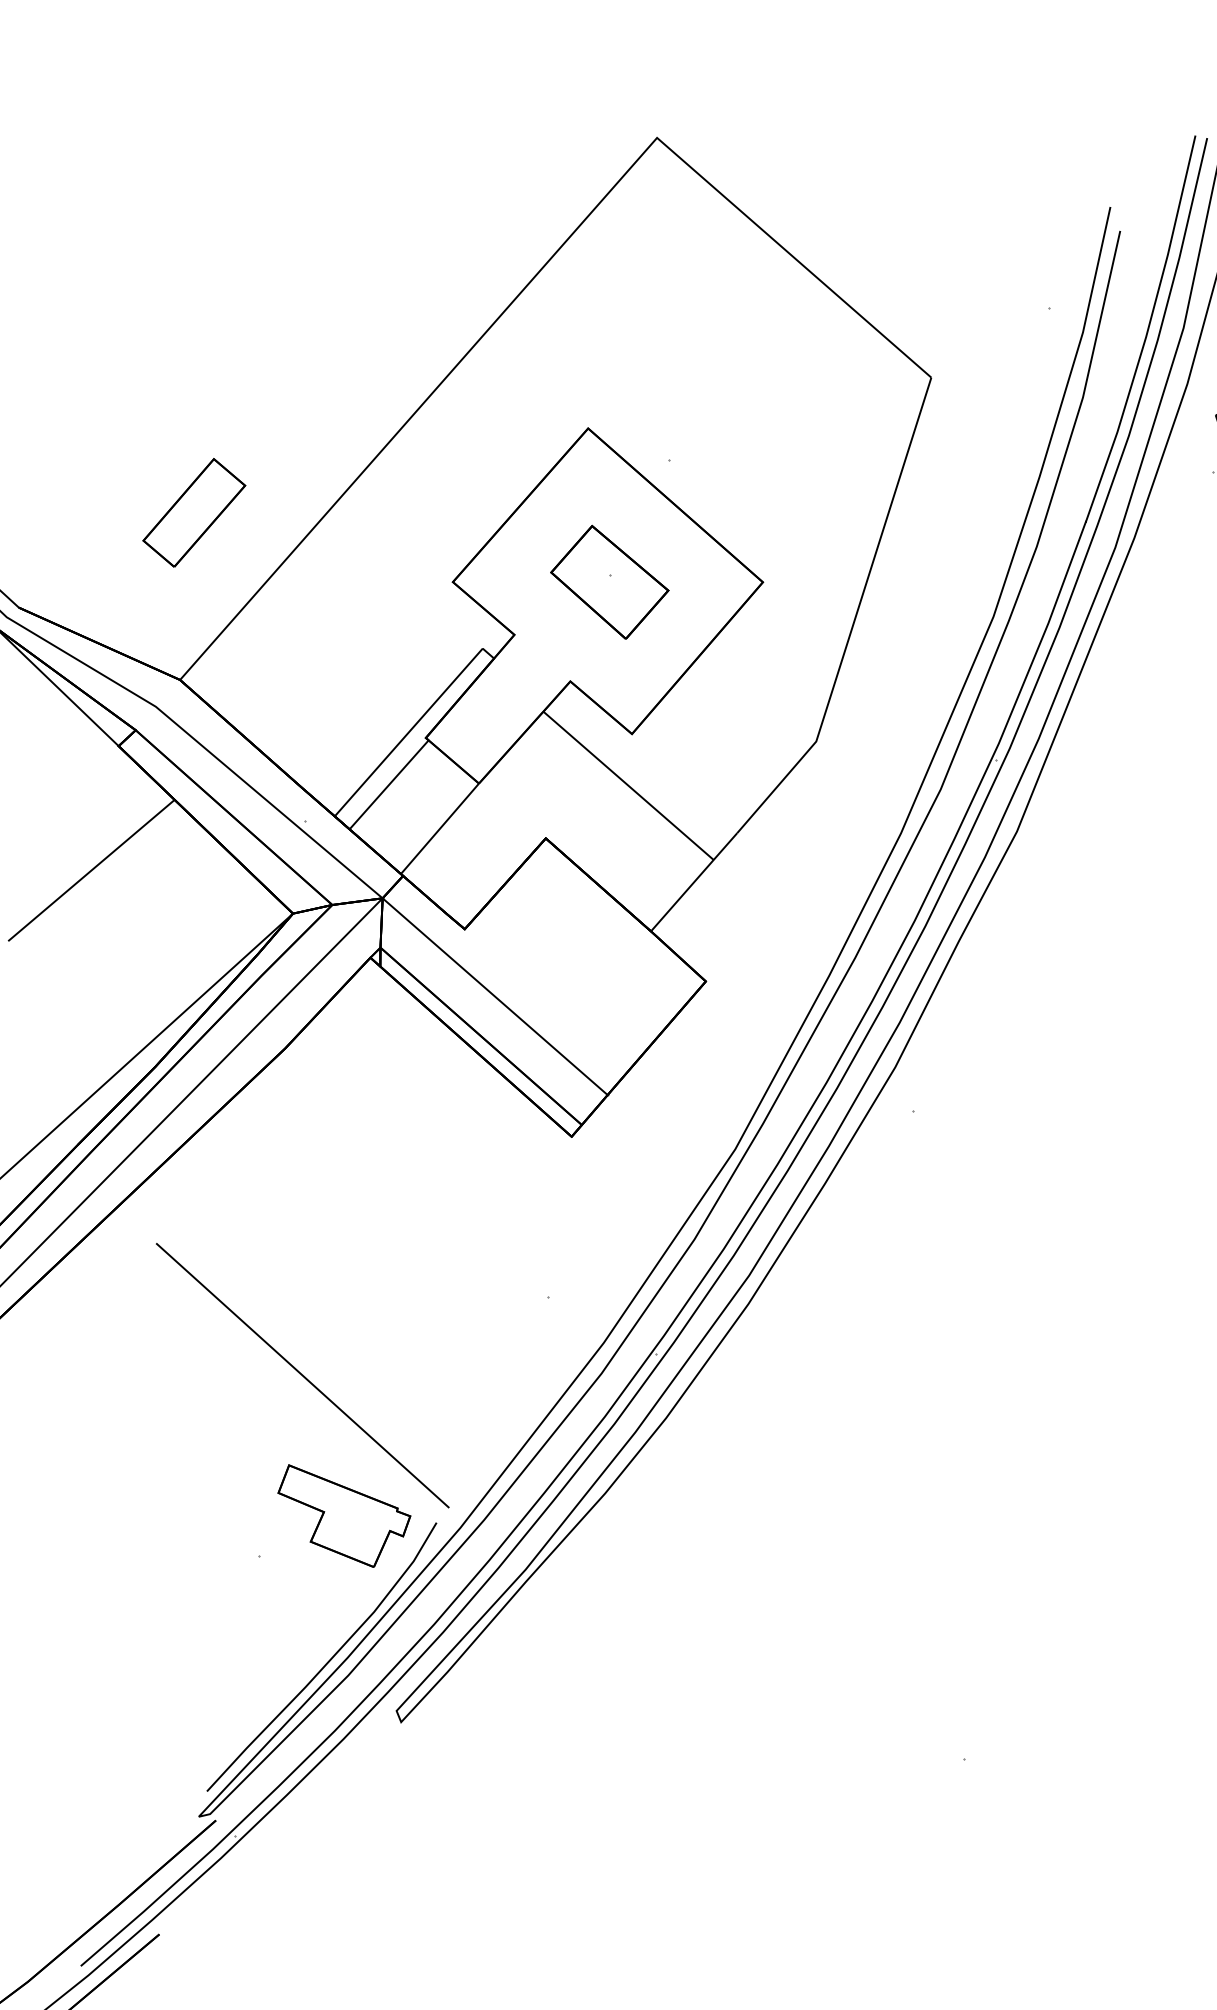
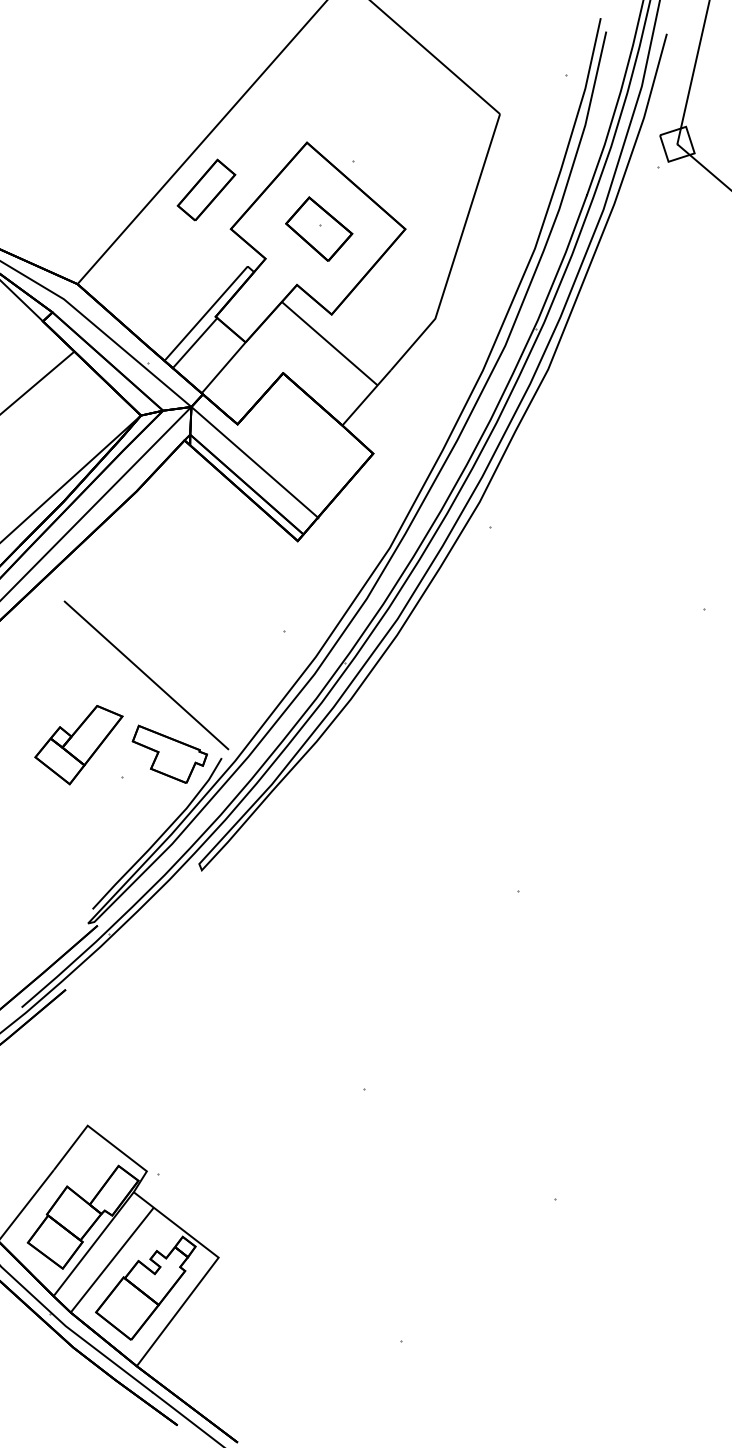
part: (194, 511) -> (206, 189), moved
part: (181, 1500) -> (78, 745), added

